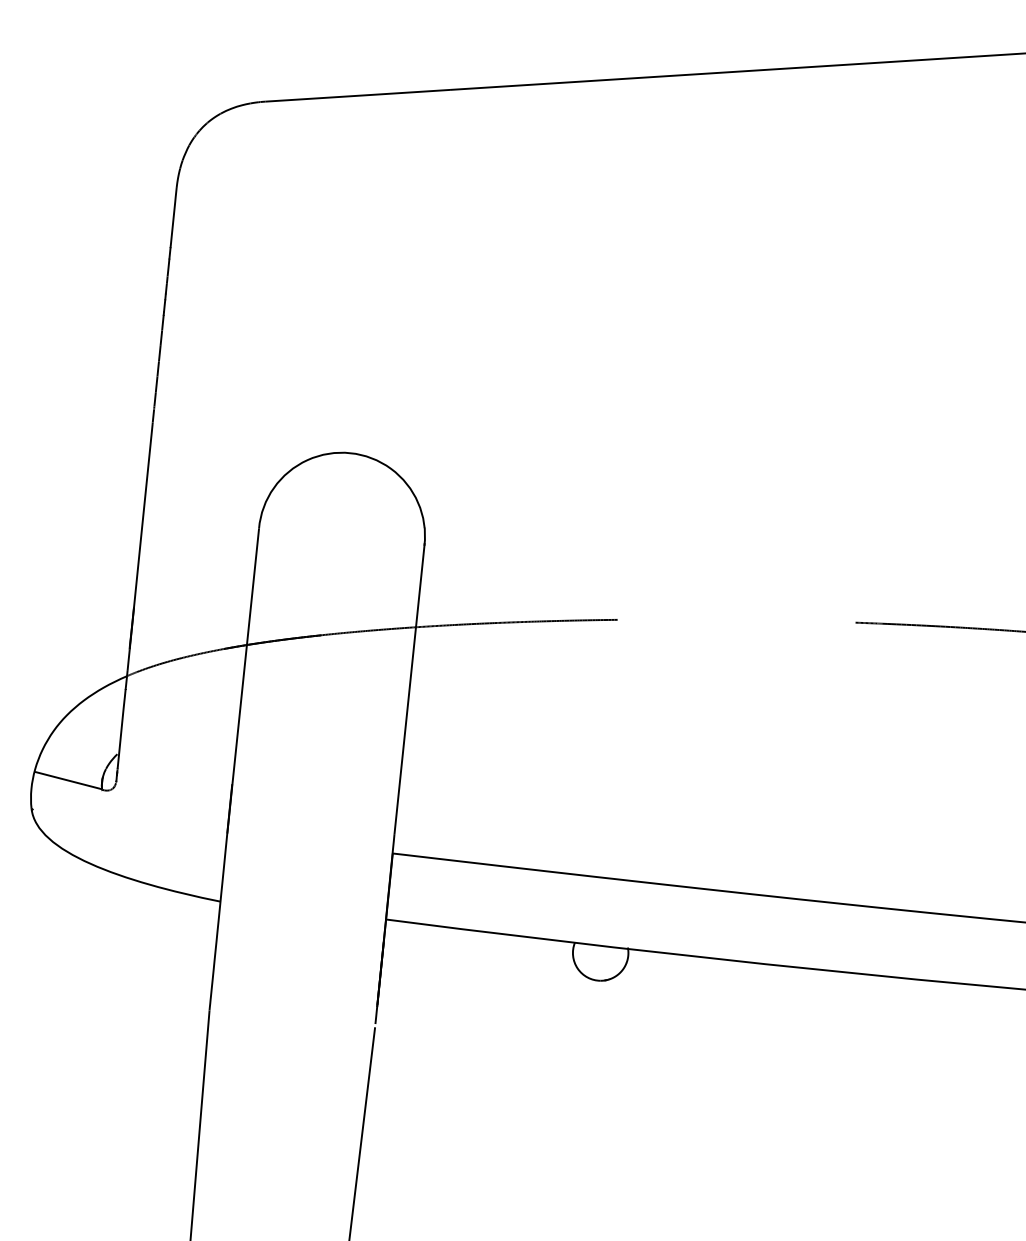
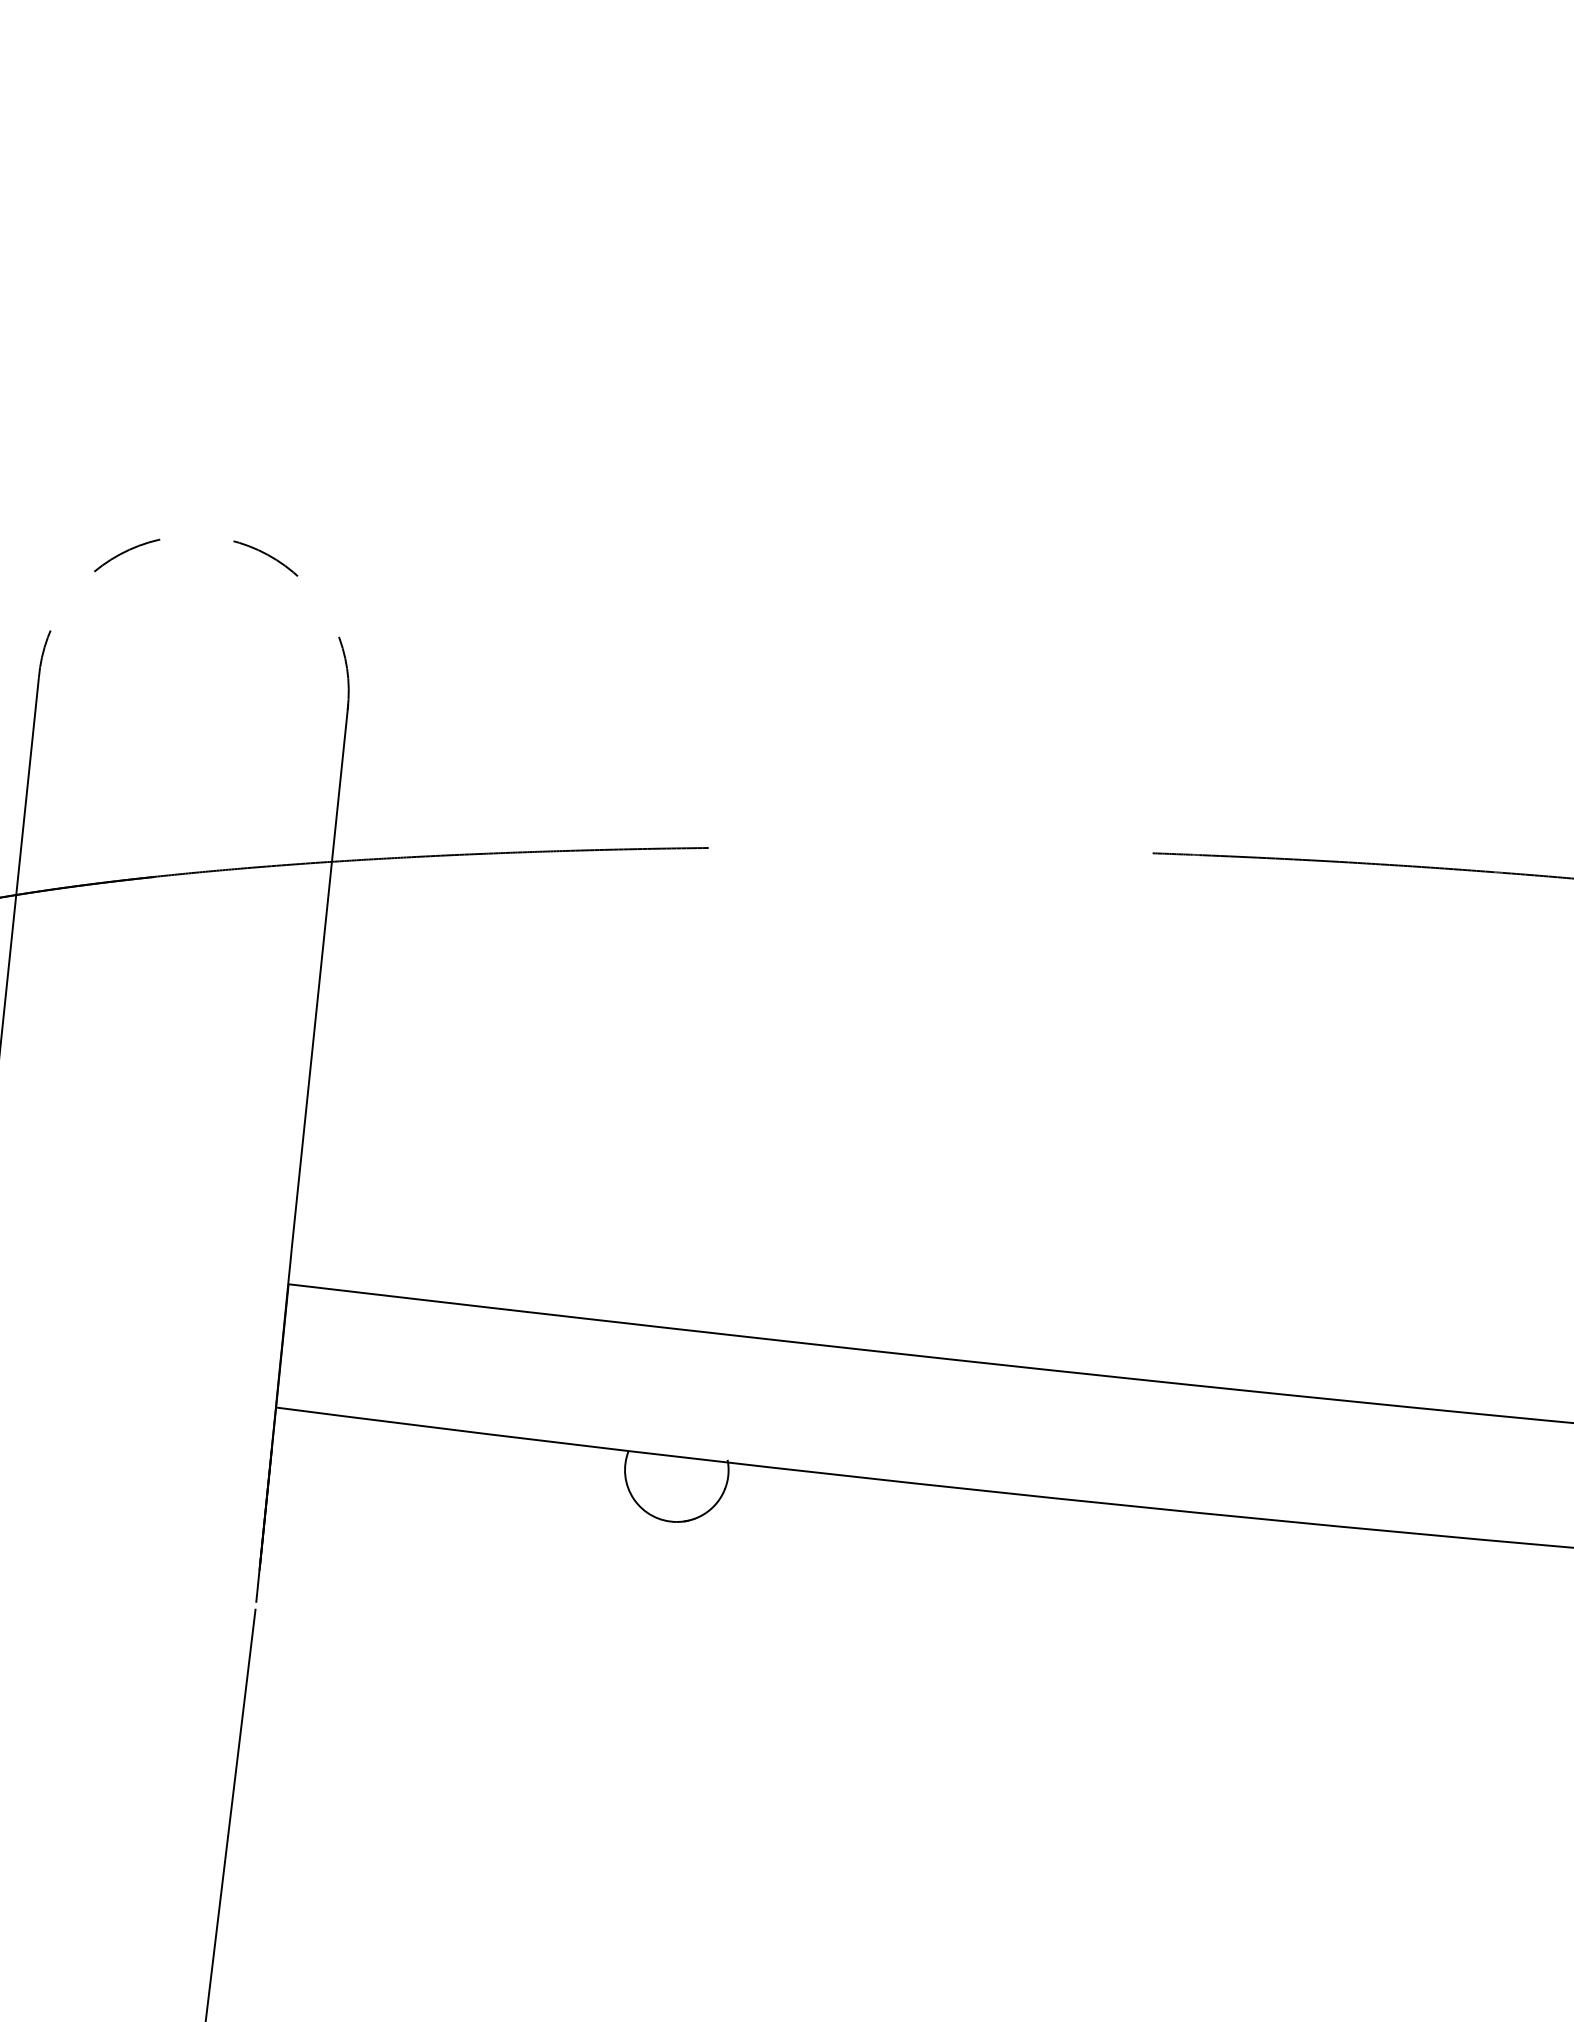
arc: (350, 453) -> (209, 537), solid -> dashed

